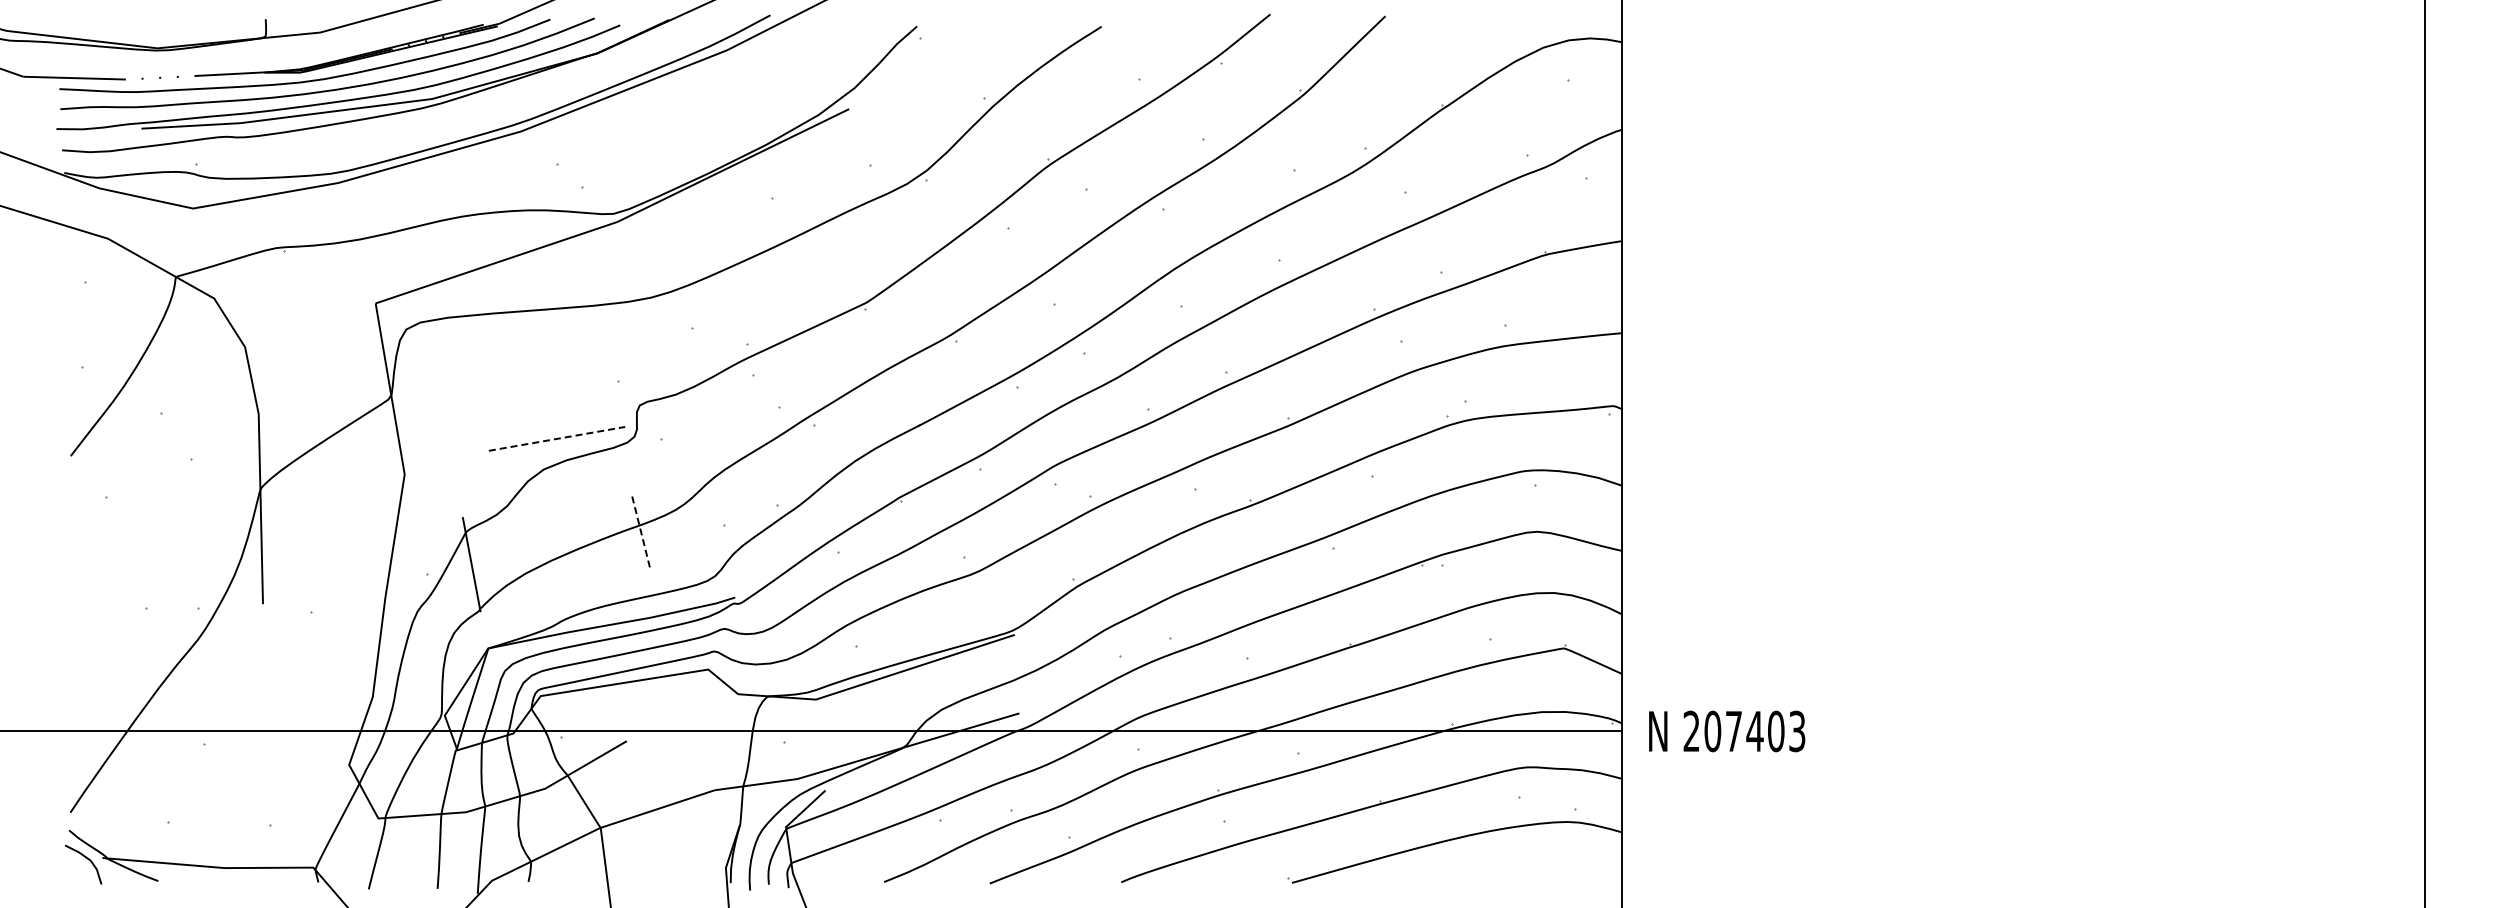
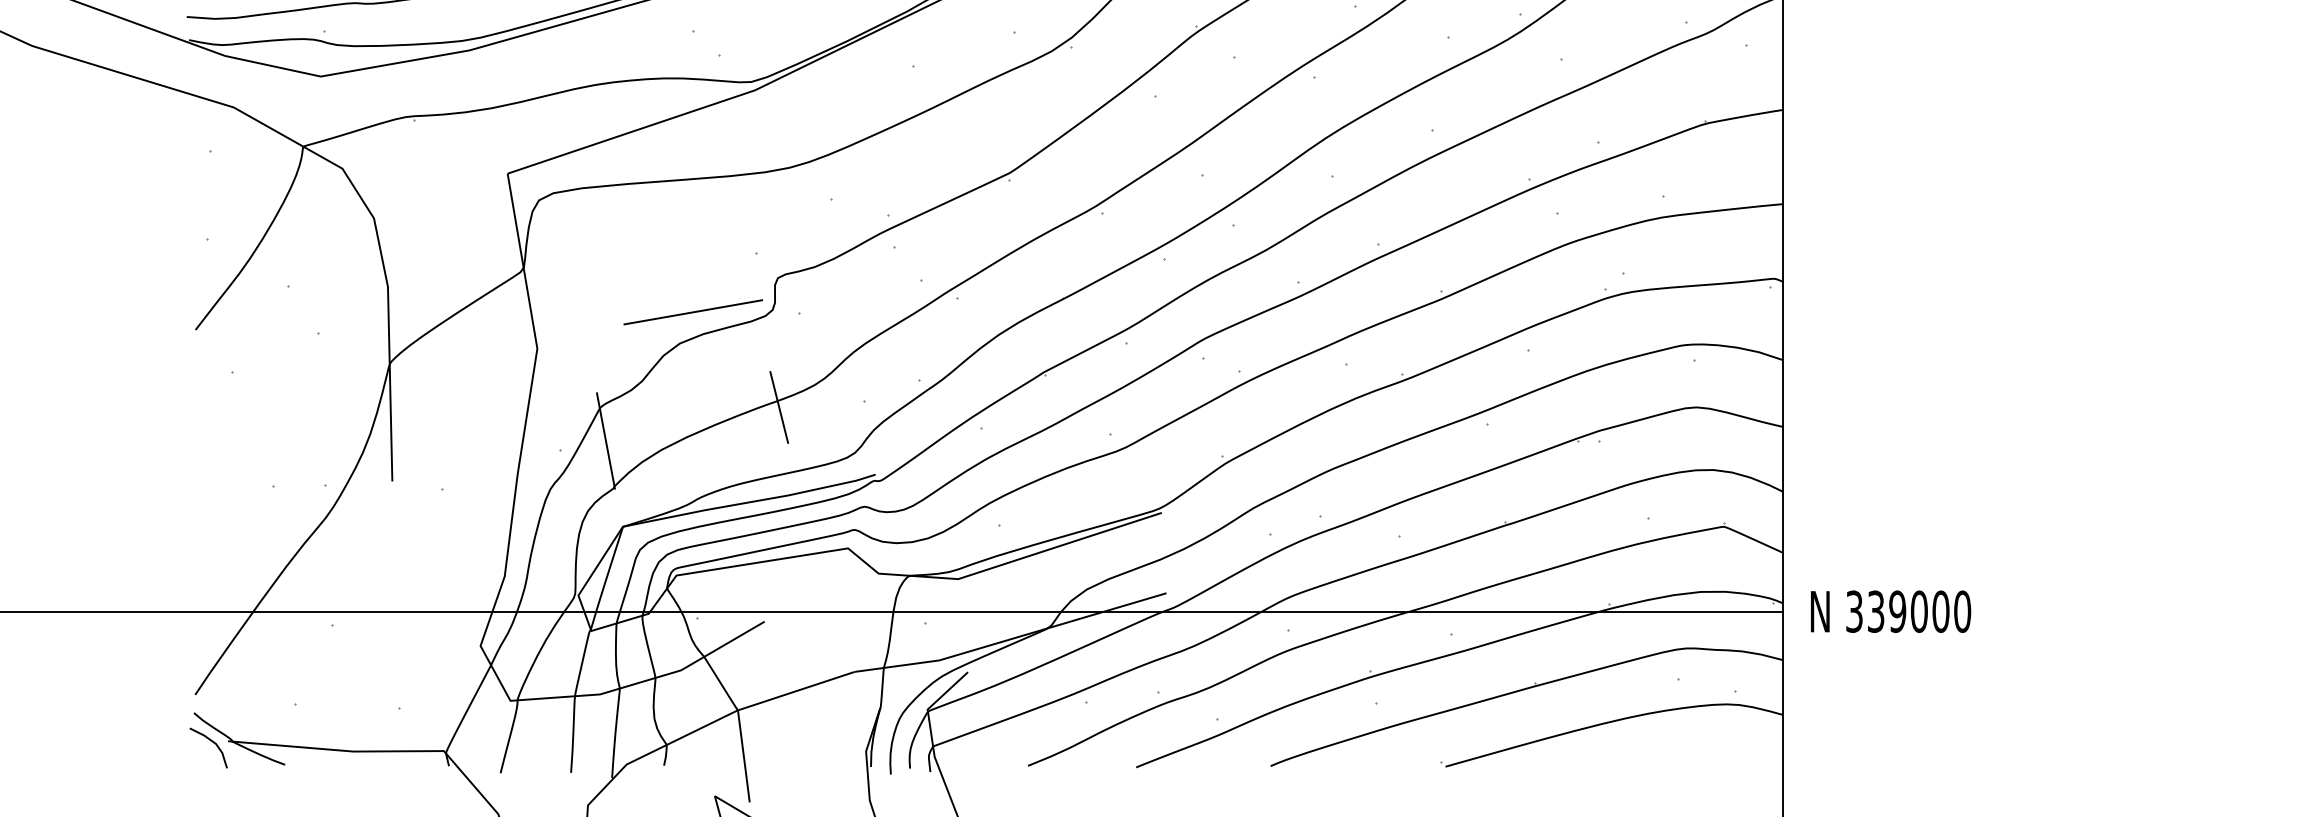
line: (557, 438) -> (693, 311), dashed -> solid
line: (641, 531) -> (779, 407), dashed -> solid
text: (1744, 731) -> (1908, 611), 207403 -> 339000

